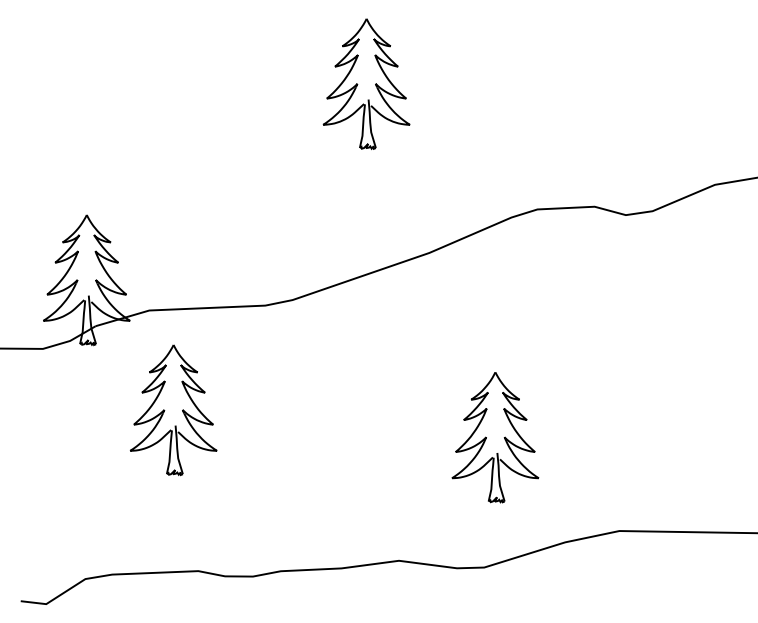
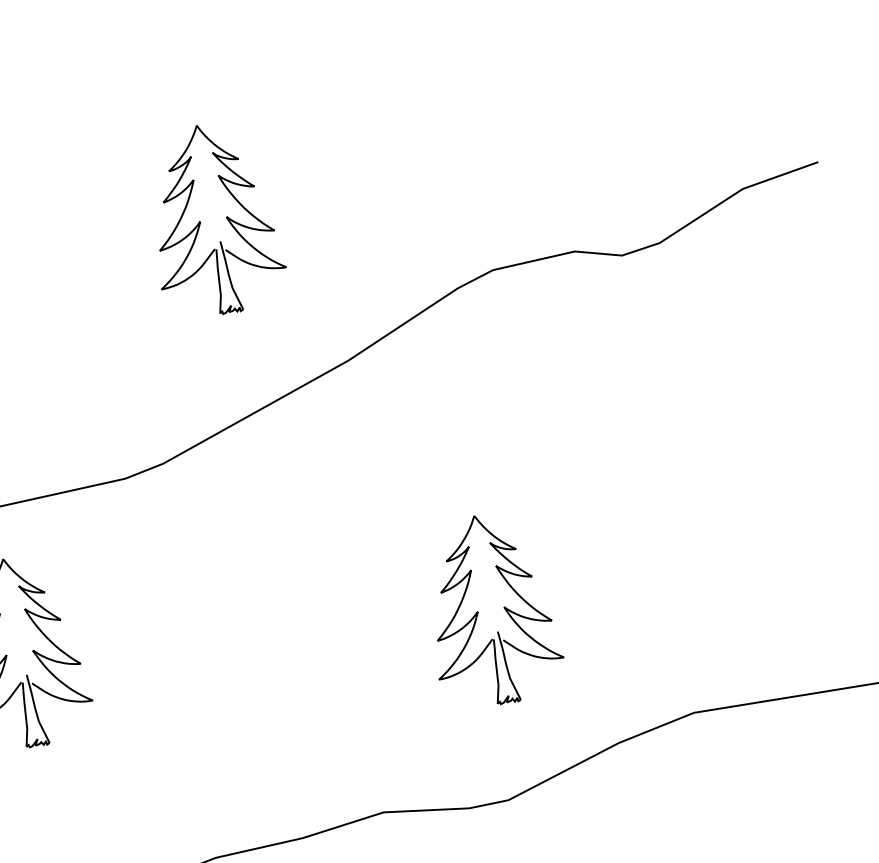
part: (366, 83) -> (213, 218), moved

